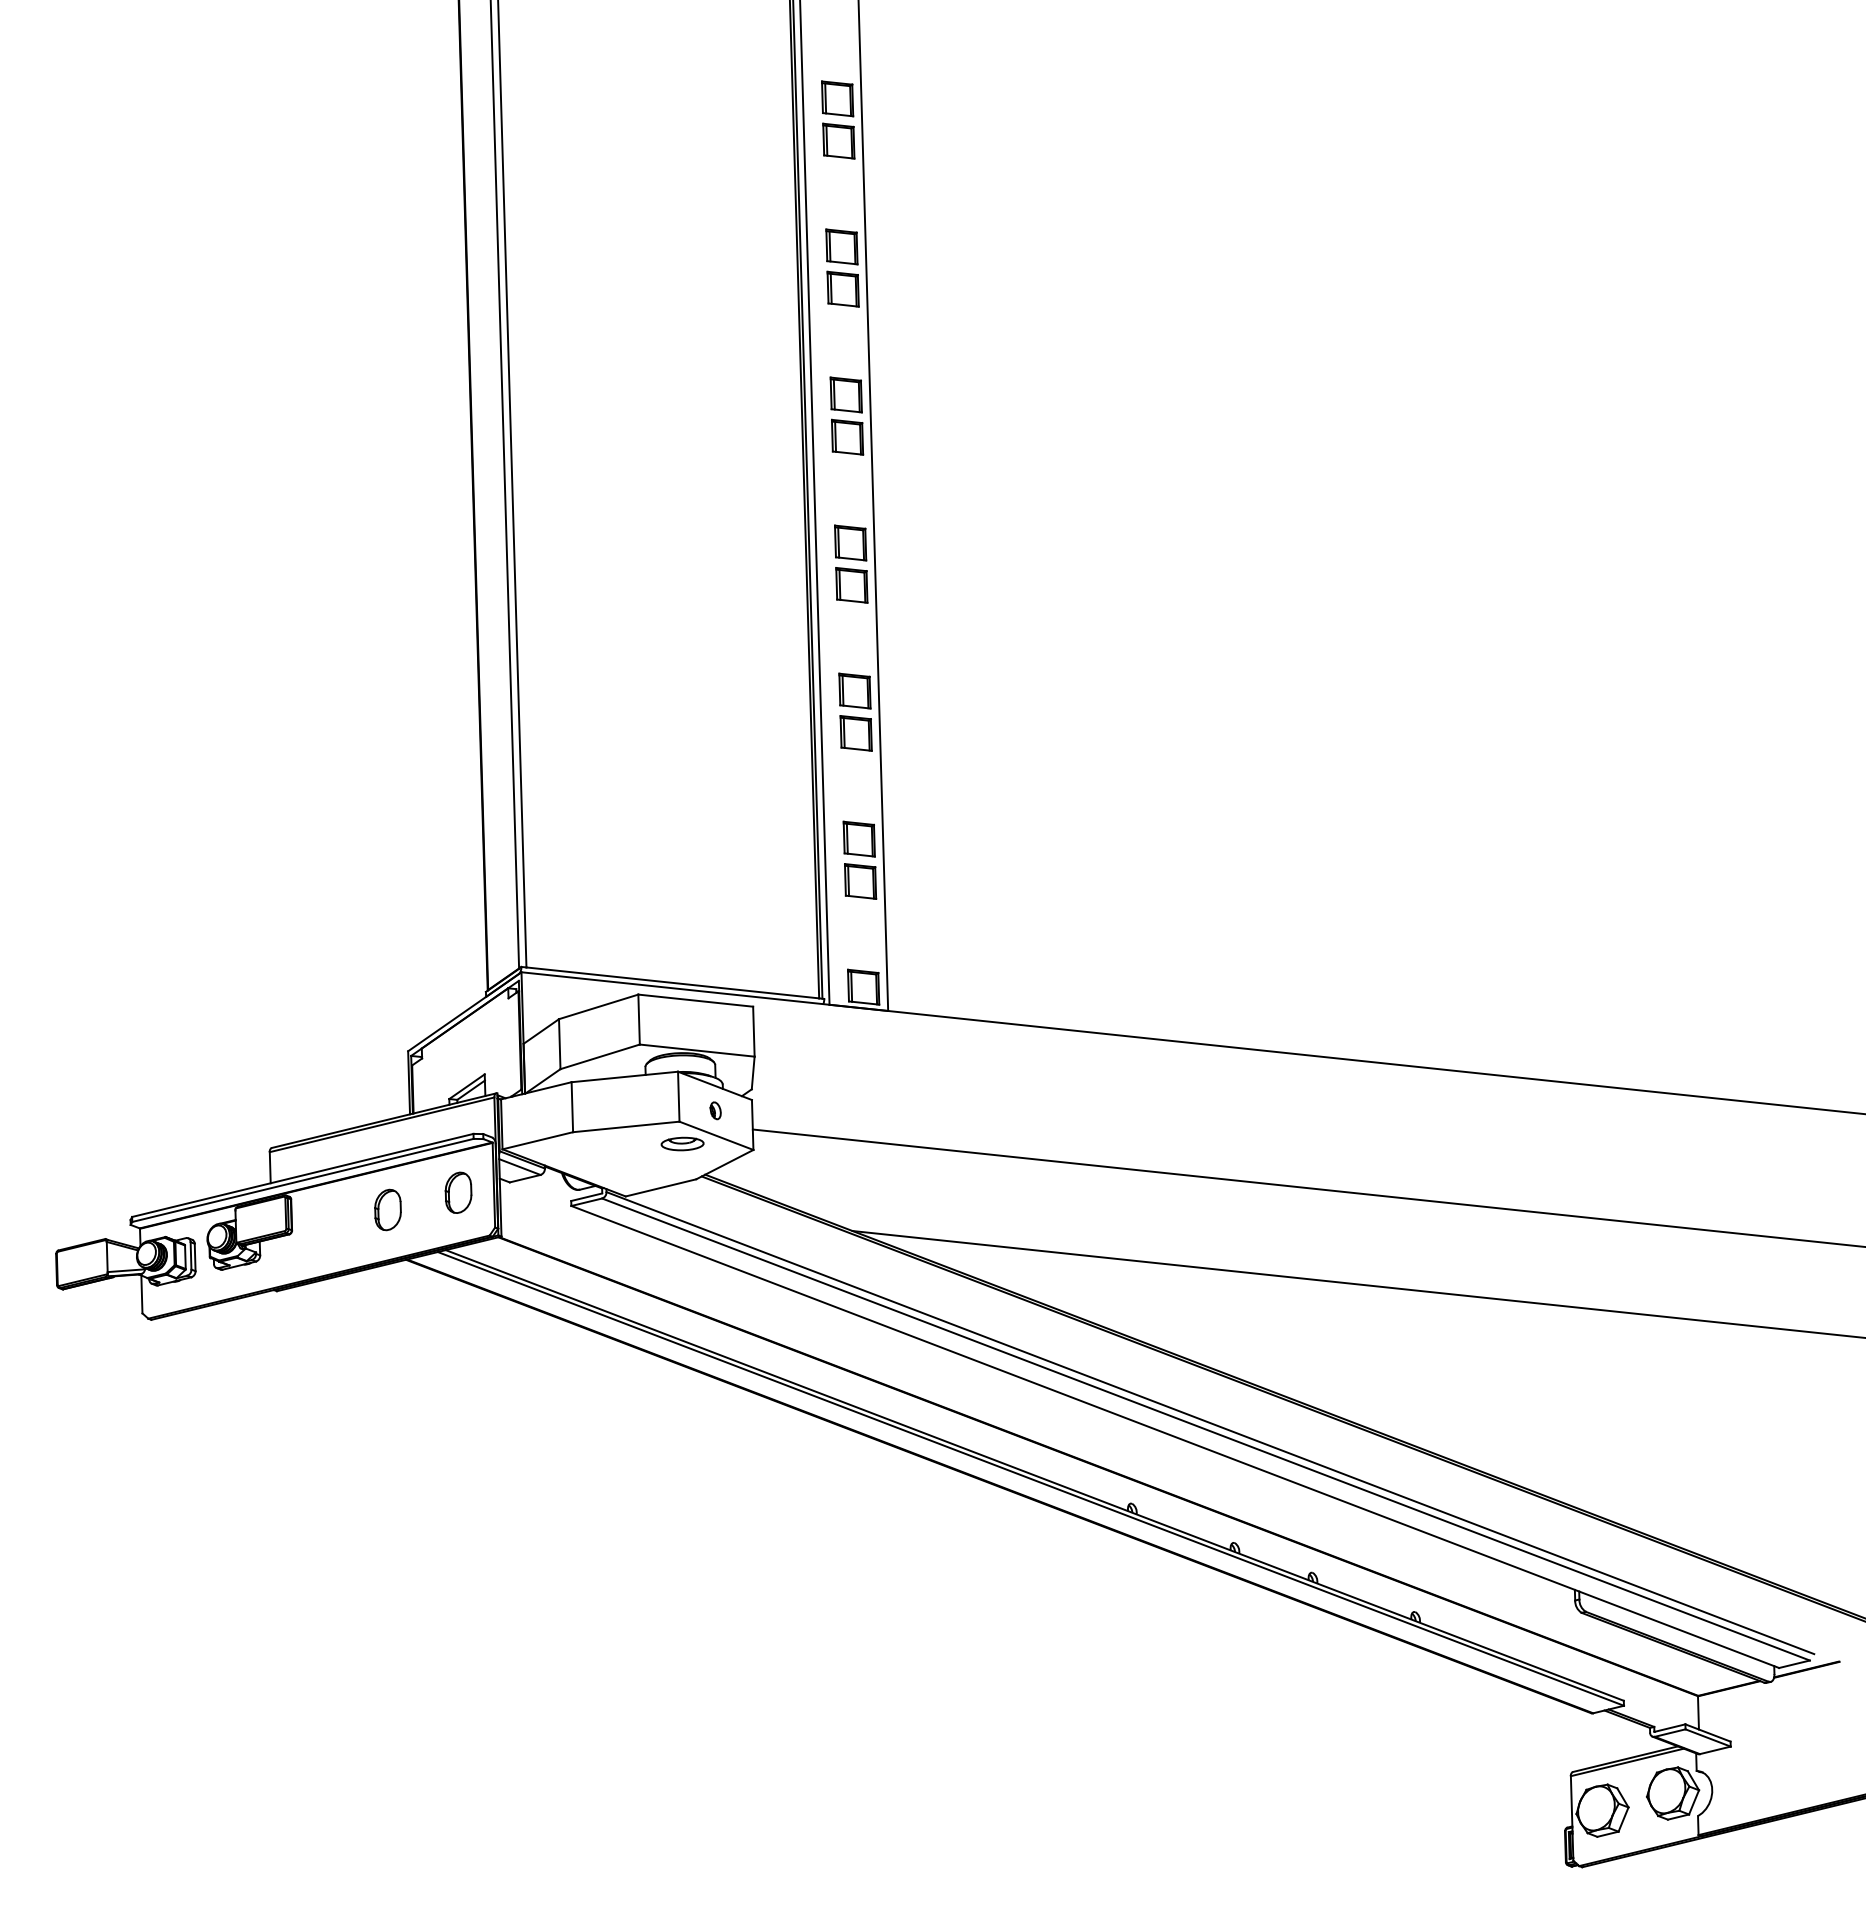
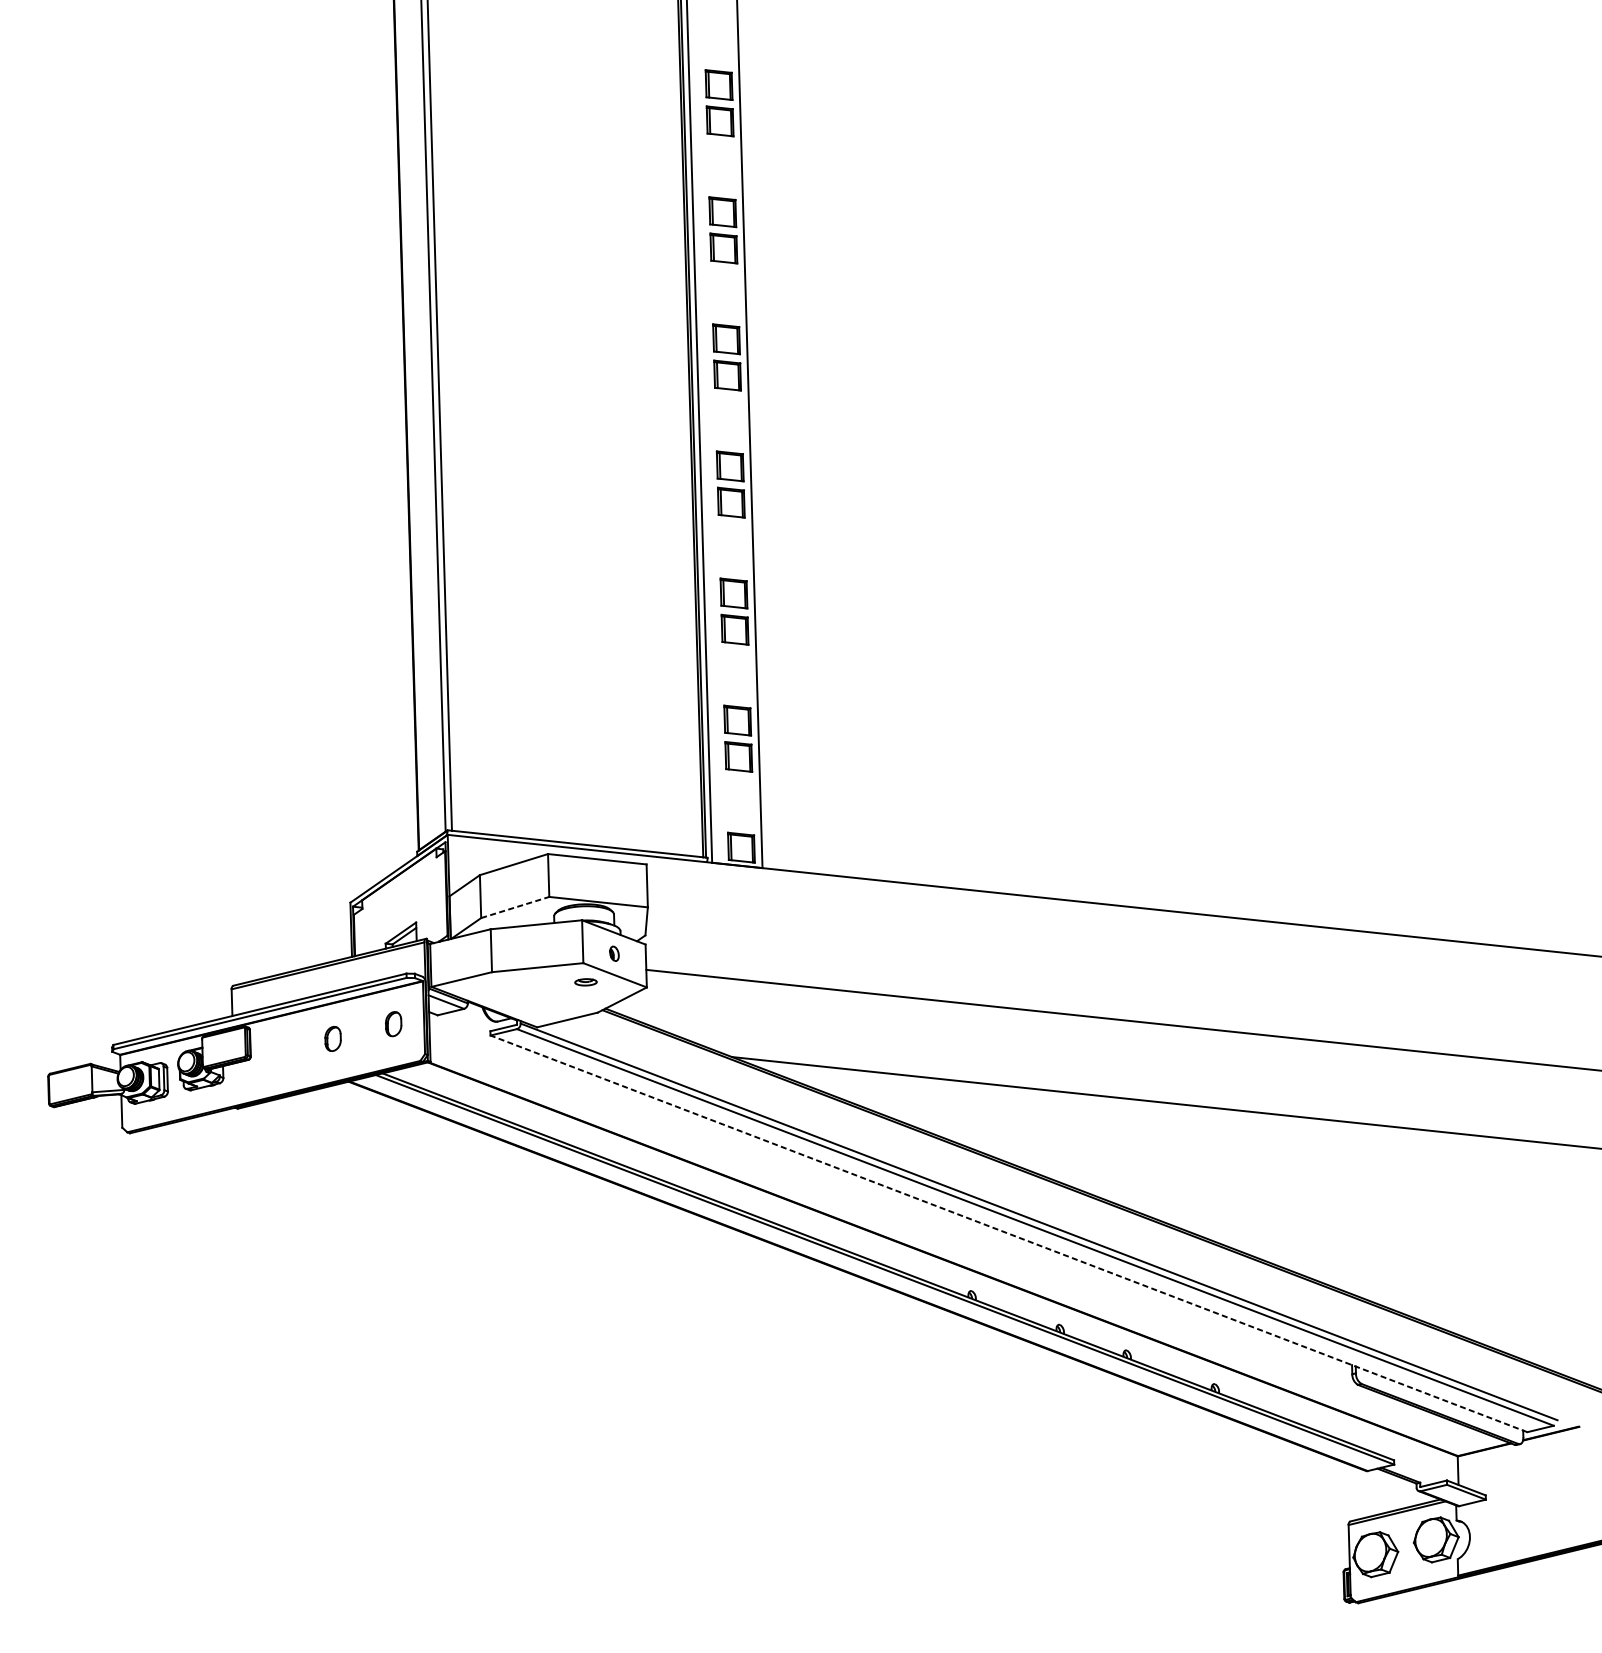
line: (600, 1056) -> (515, 907), solid -> dashed
part: (682, 1143) -> (585, 981), size x0.6
part: (458, 1192) -> (393, 1023), size x0.7
part: (387, 1209) -> (332, 1038), size x0.7
line: (1175, 1437) -> (1009, 1234), solid -> dashed

